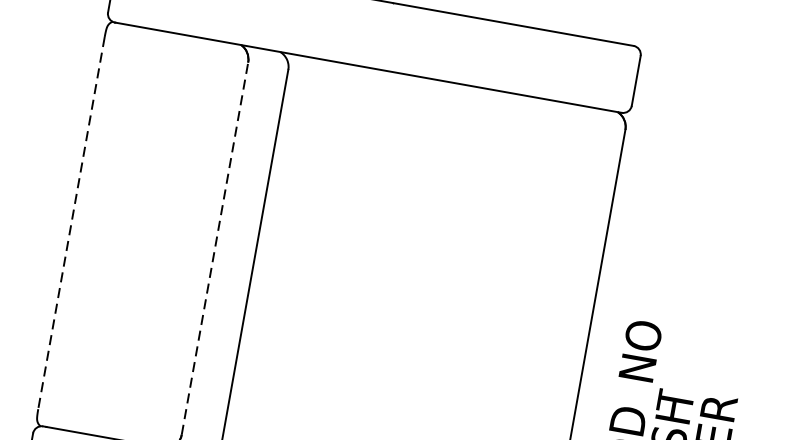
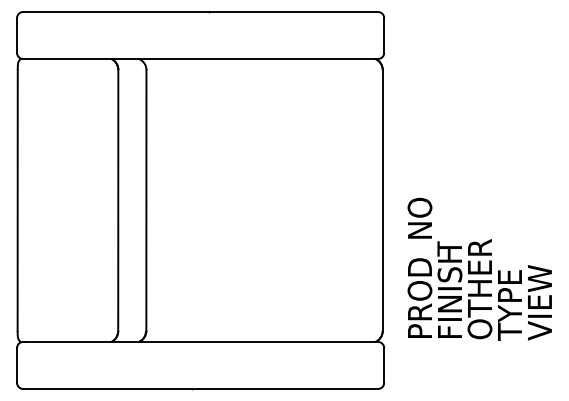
line: (71, 223) -> (17, 200), dashed -> solid
line: (215, 248) -> (118, 200), dashed -> solid

